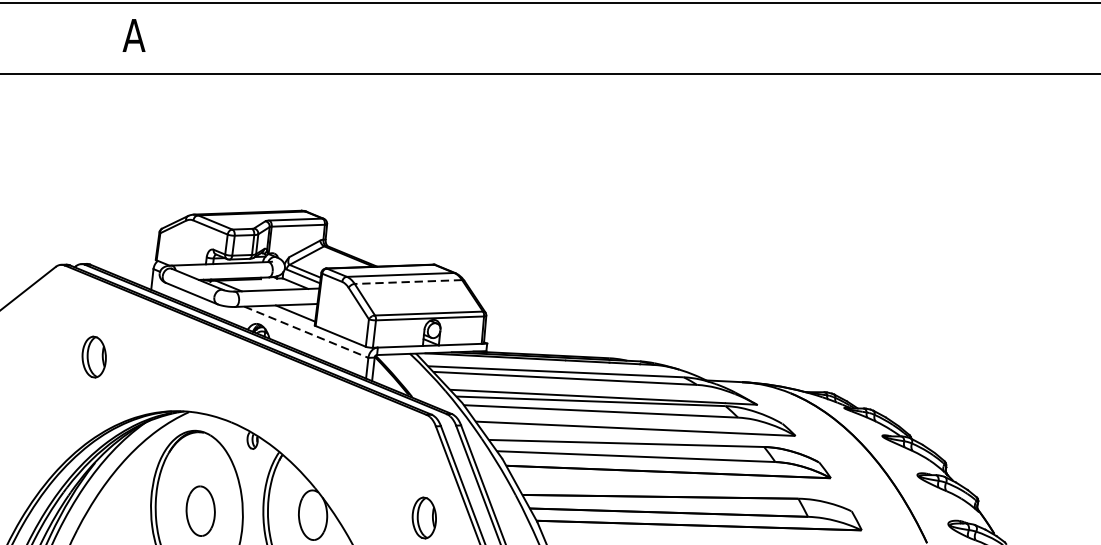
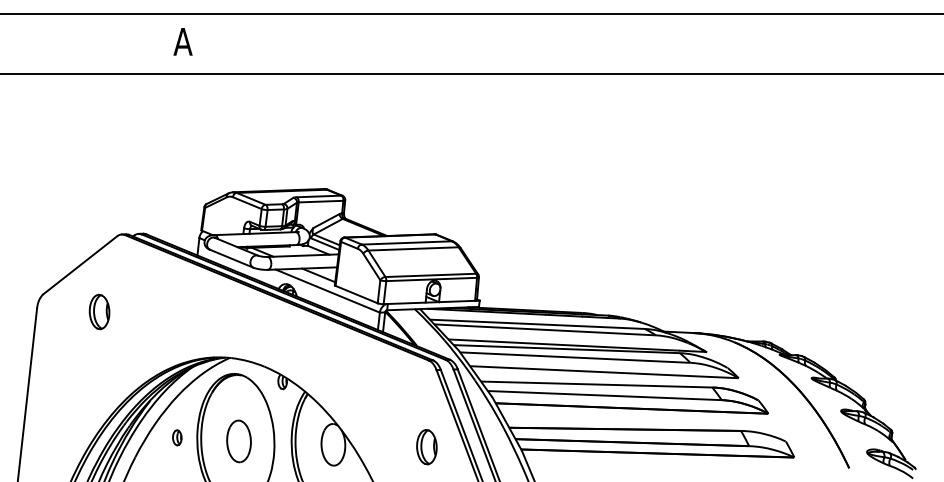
line: (408, 281) -> (413, 248), dashed -> solid
line: (307, 332) -> (328, 291), dashed -> solid
part: (94, 356) -> (99, 311), moved
part: (127, 506) -> (177, 437), added

